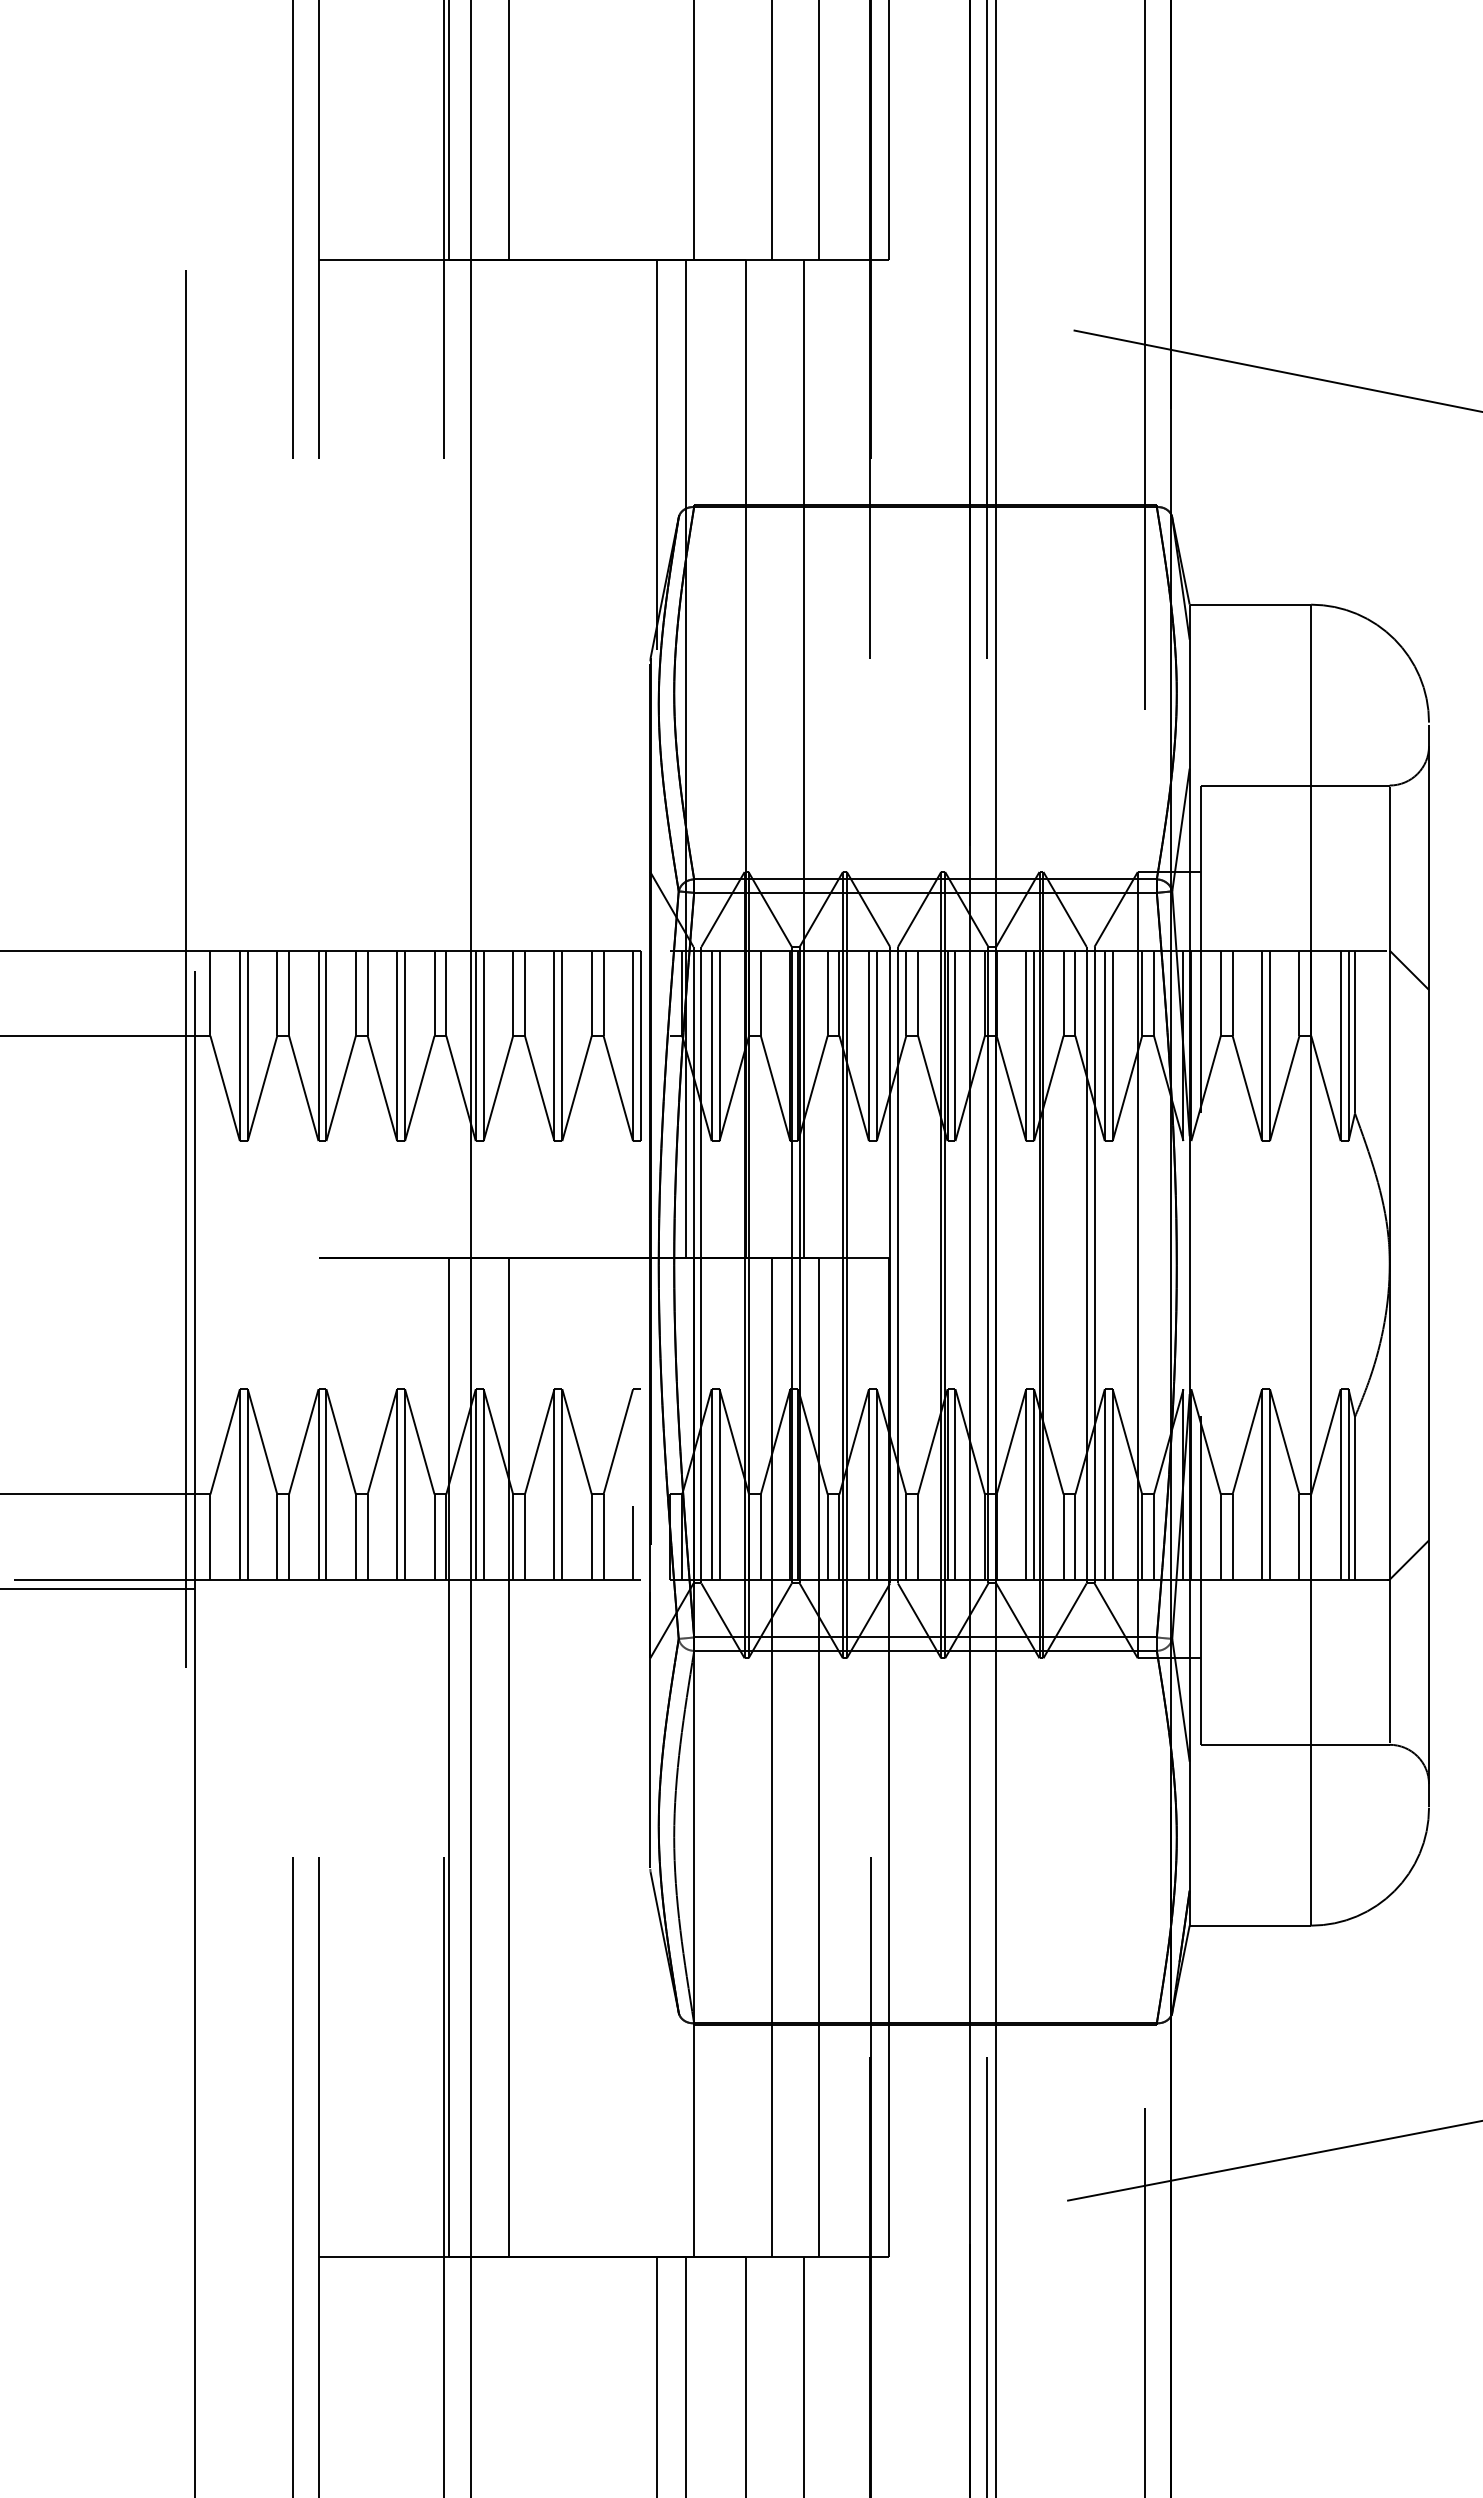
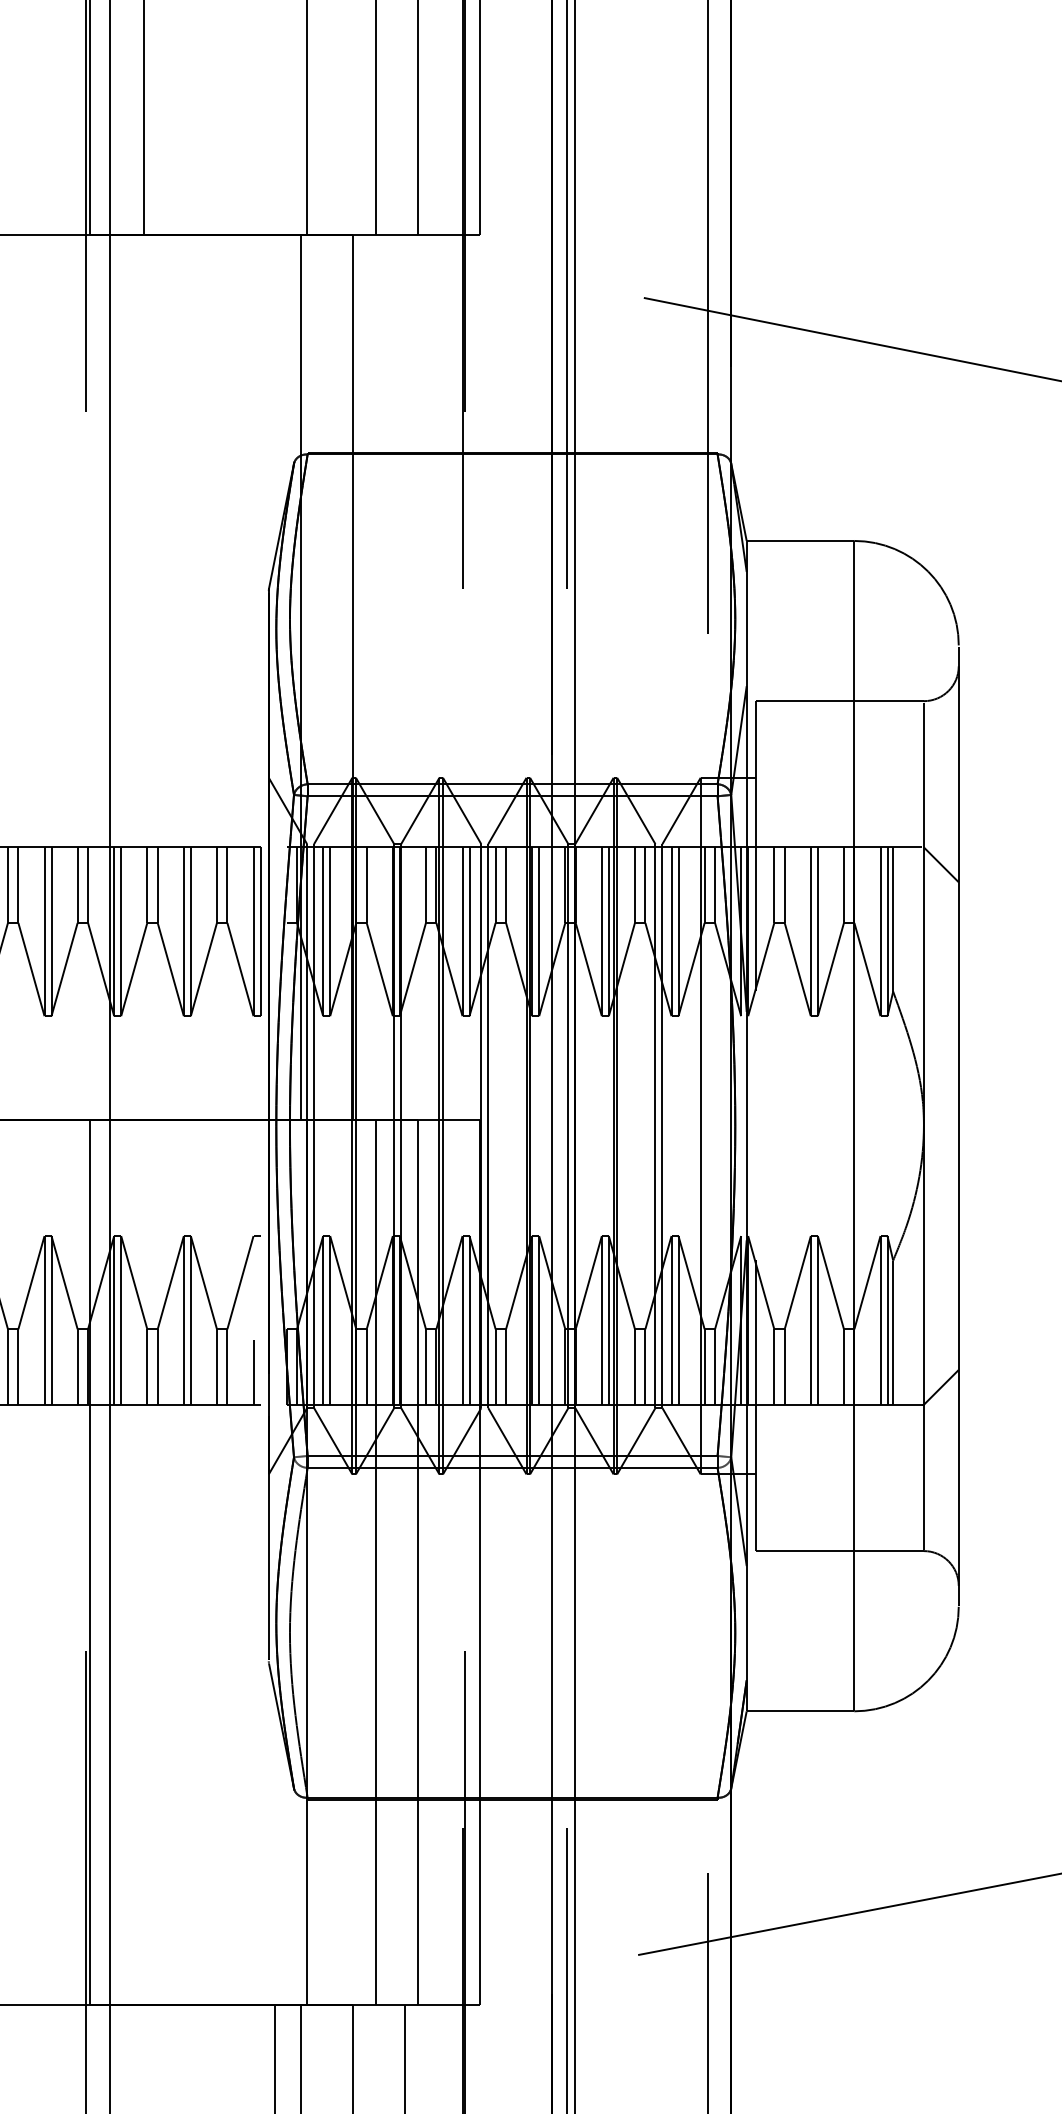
line: (657, 454) -> (275, 407), removed
line: (803, 758) -> (404, 677), removed
line: (508, 1757) -> (143, 1562), removed

